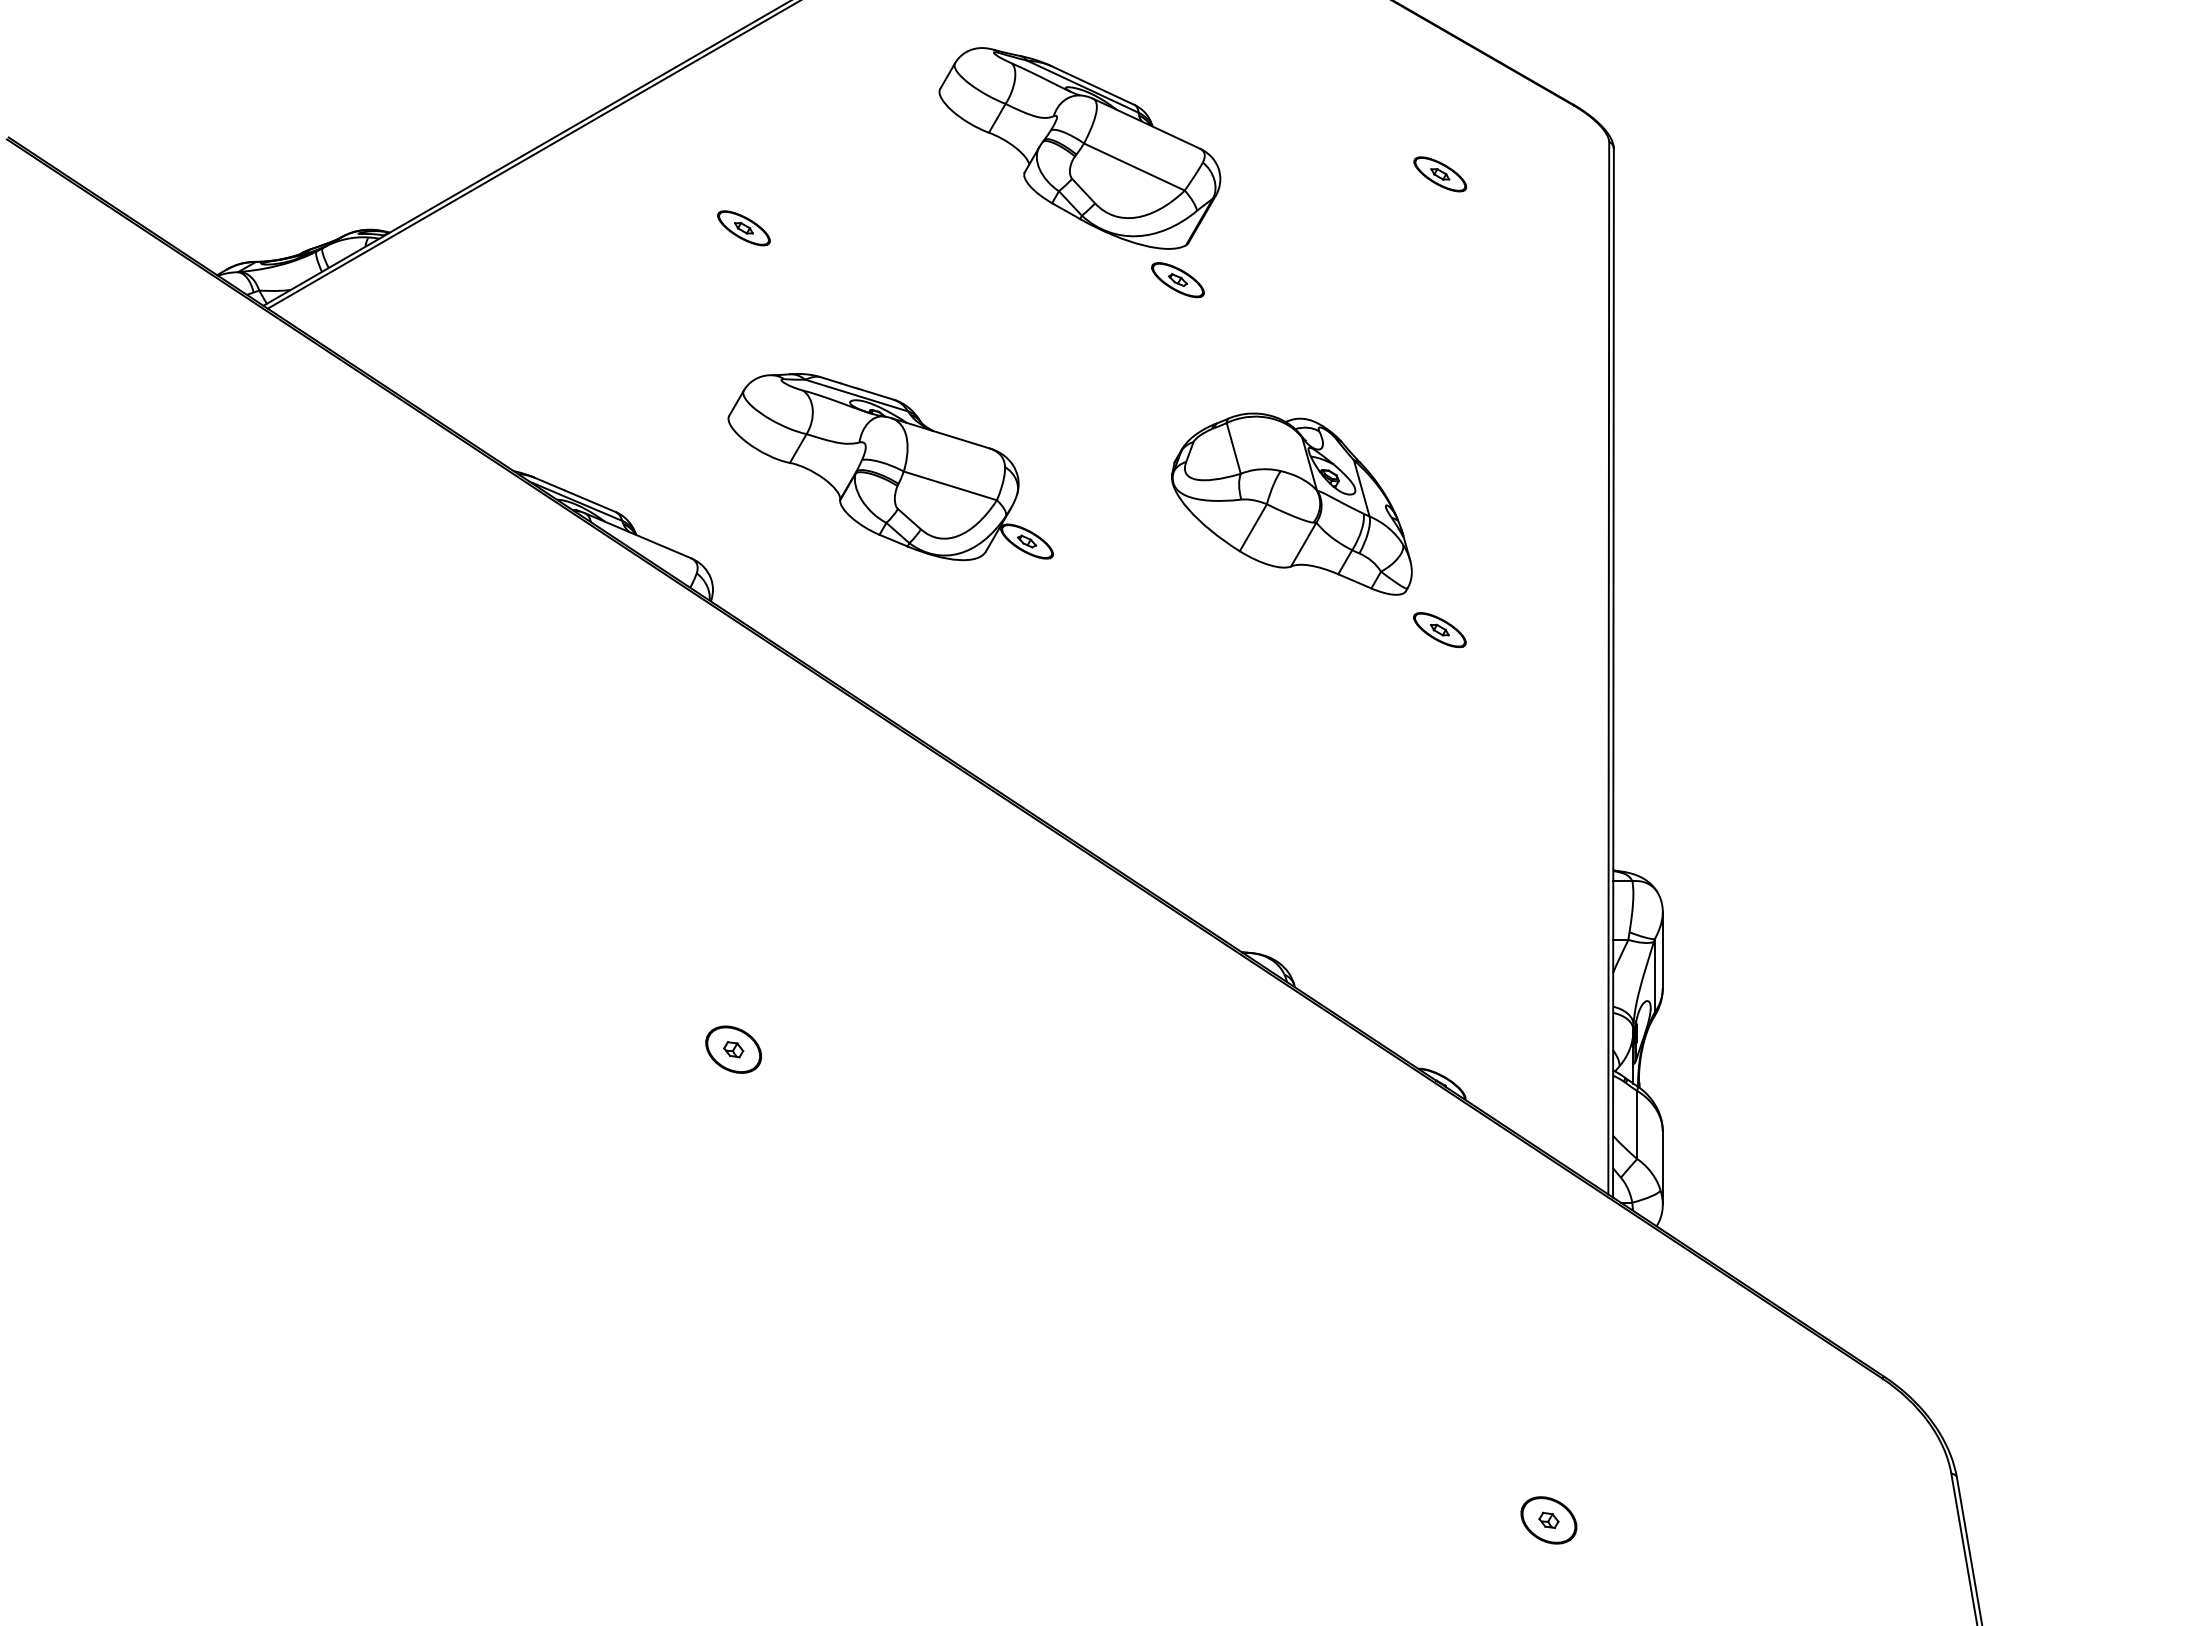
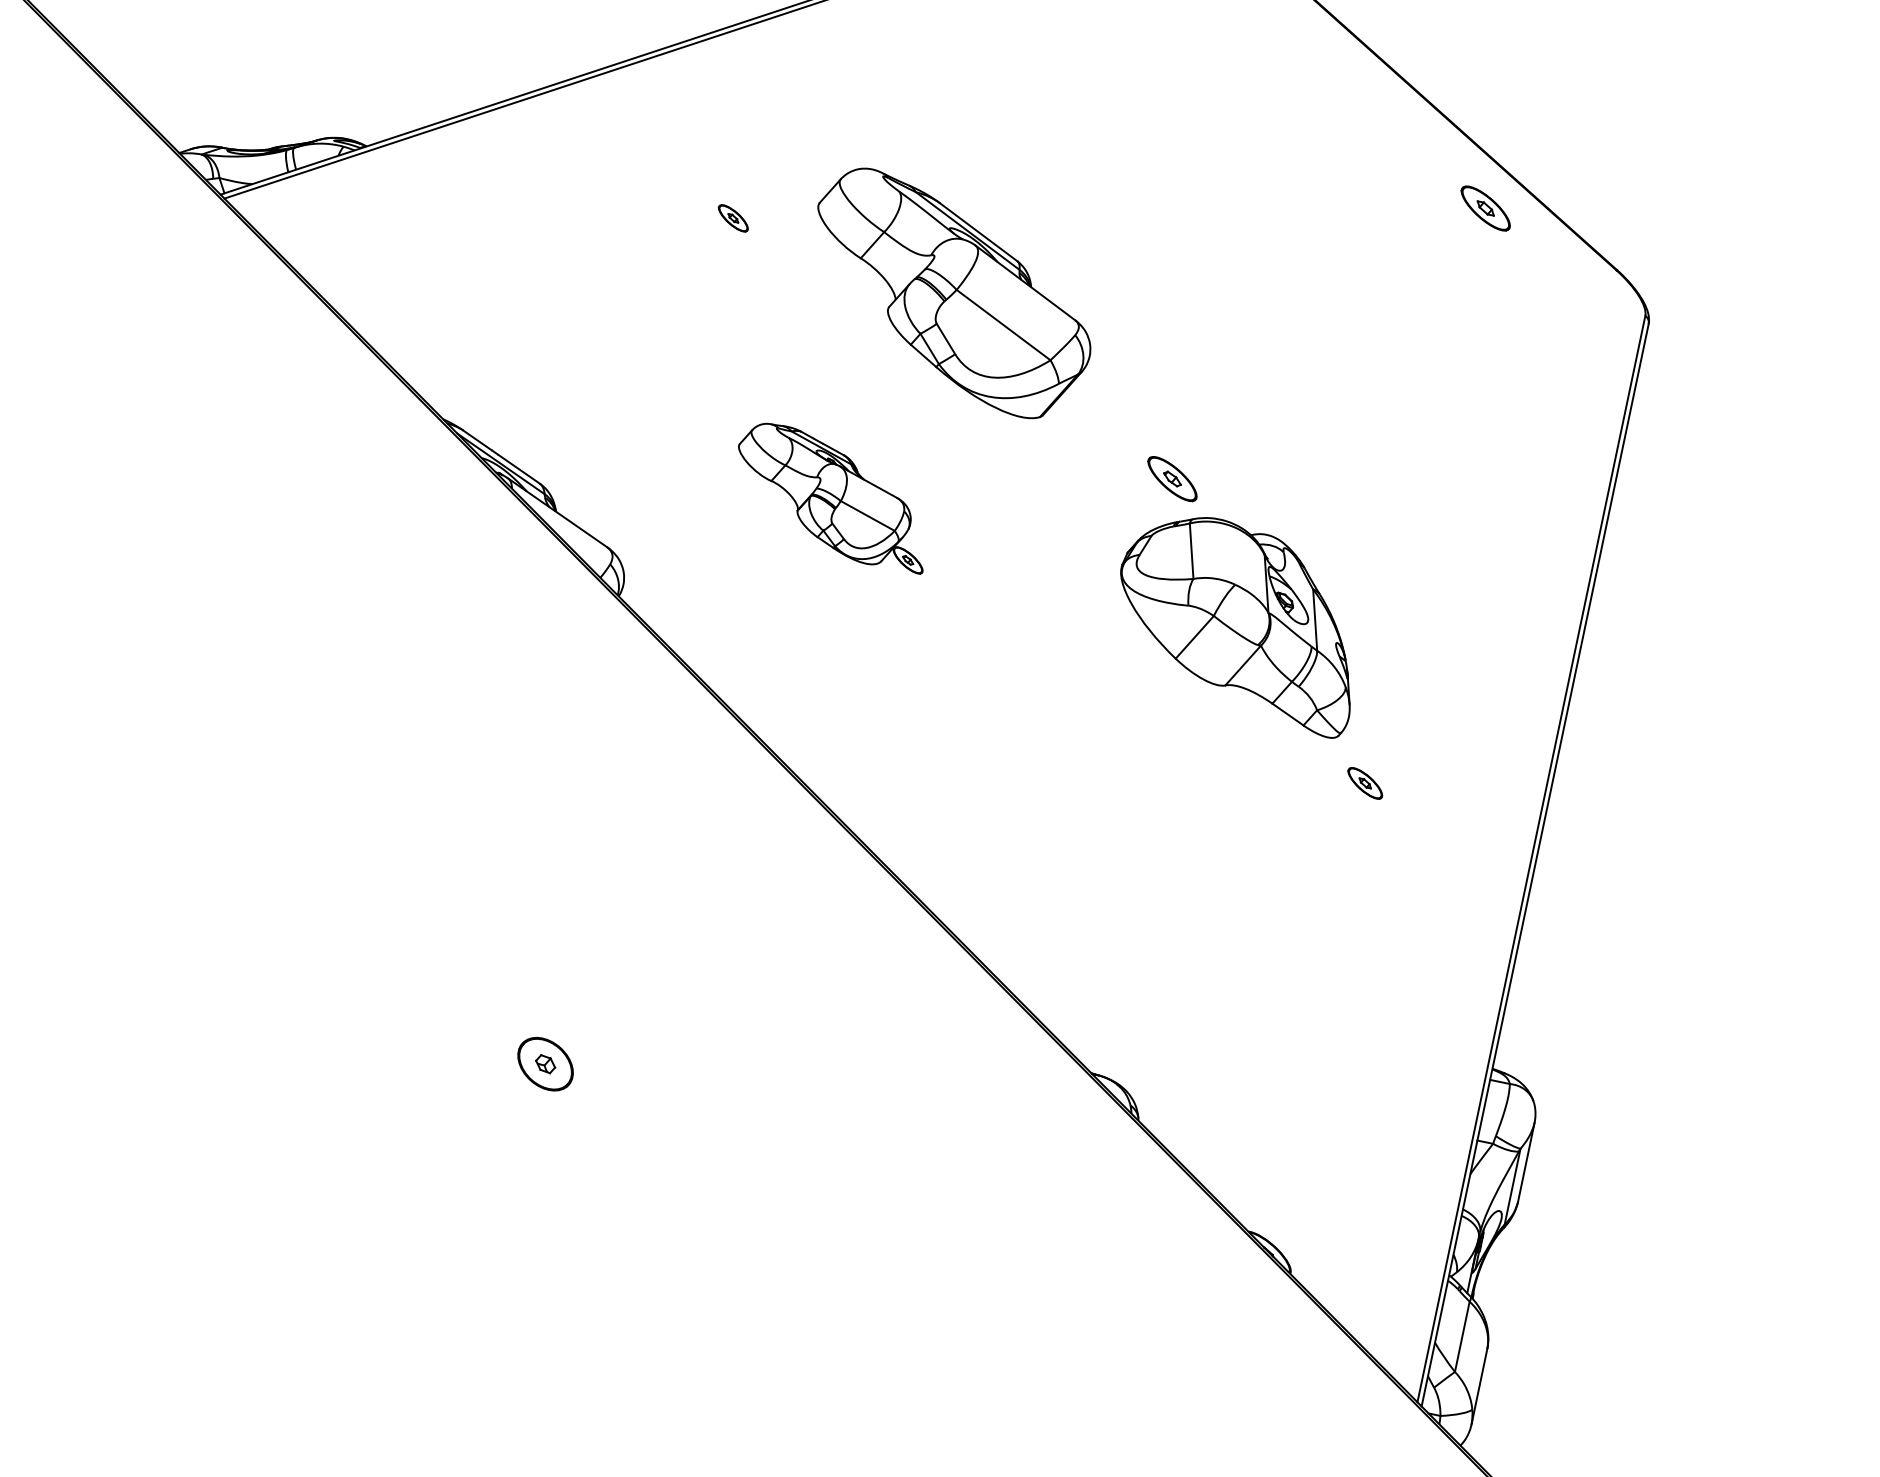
part: (1079, 148) -> (950, 294), moved
part: (1440, 174) -> (1485, 208), moved
part: (743, 228) -> (732, 218), size x0.6
part: (1177, 280) -> (1171, 479), moved
part: (890, 467) -> (833, 496), size x0.6
part: (1439, 630) -> (1364, 783), size x0.7

